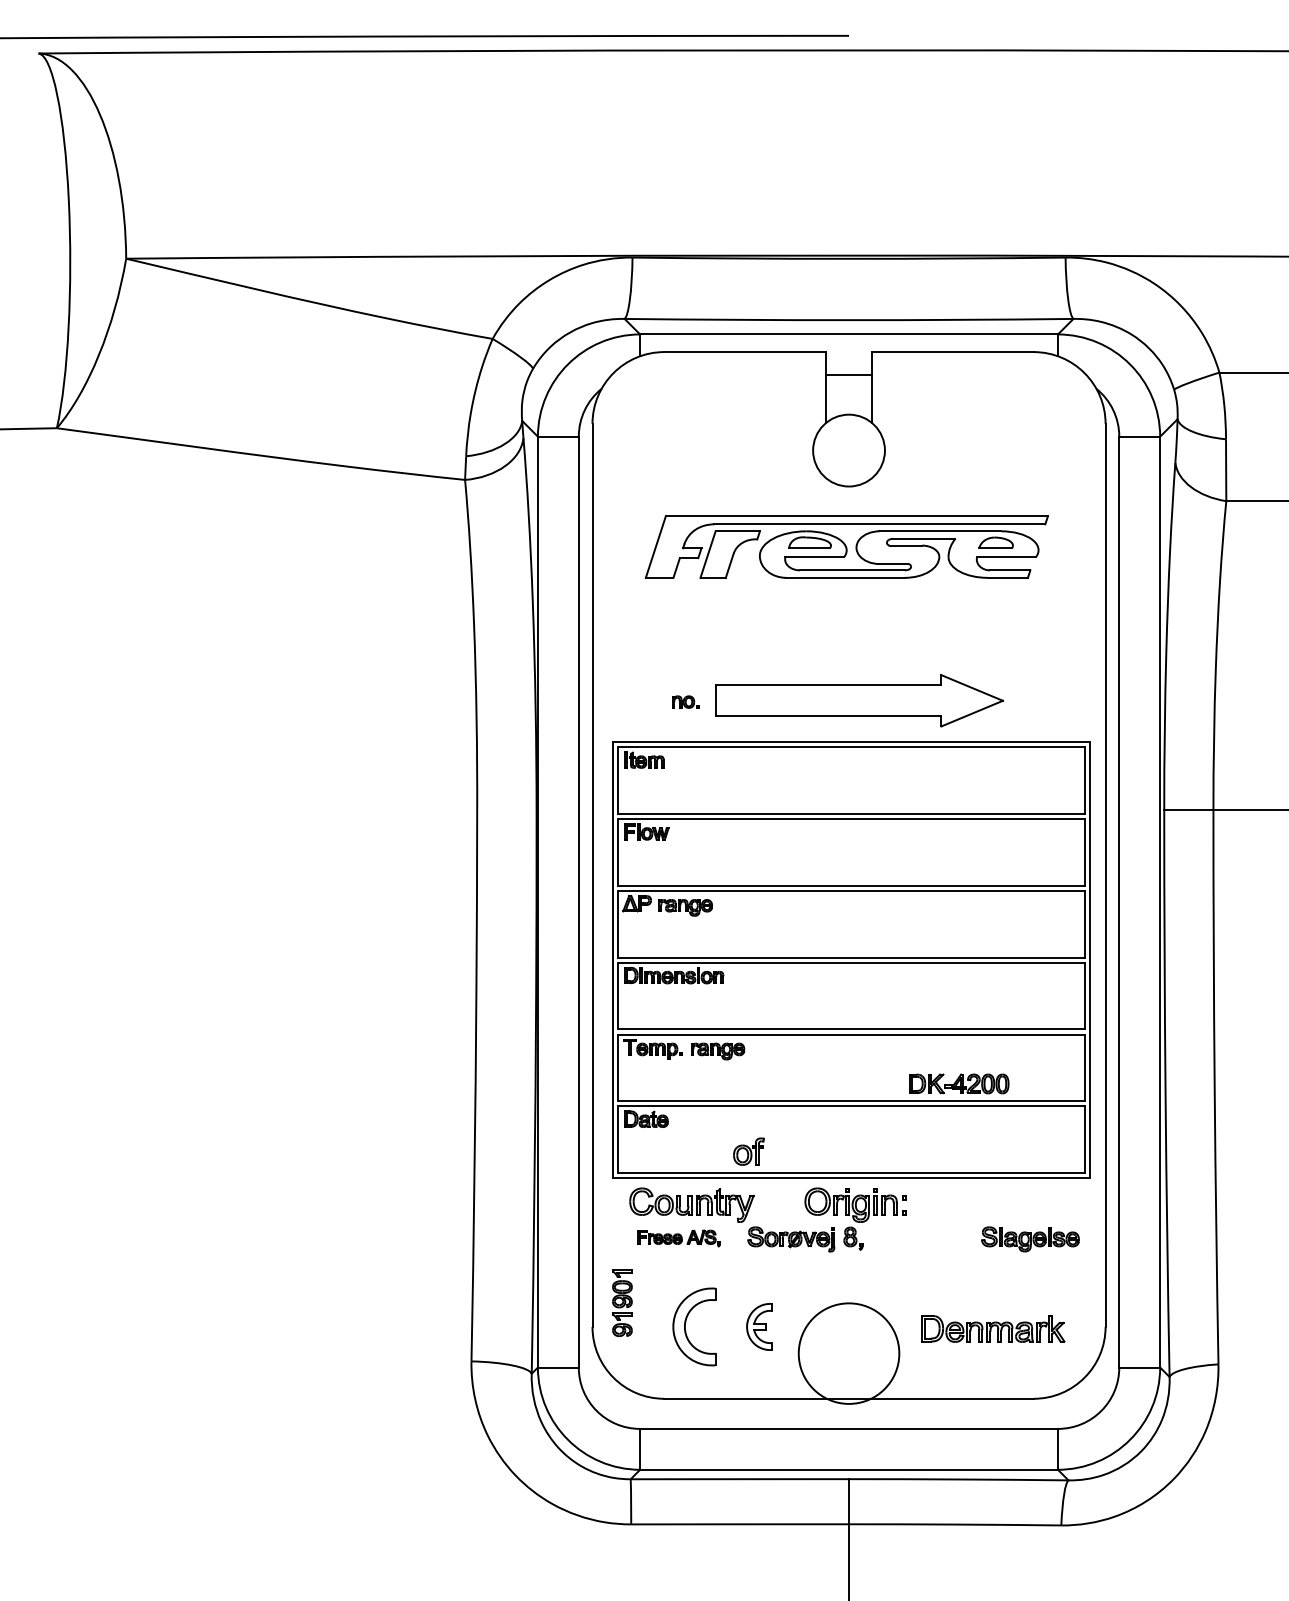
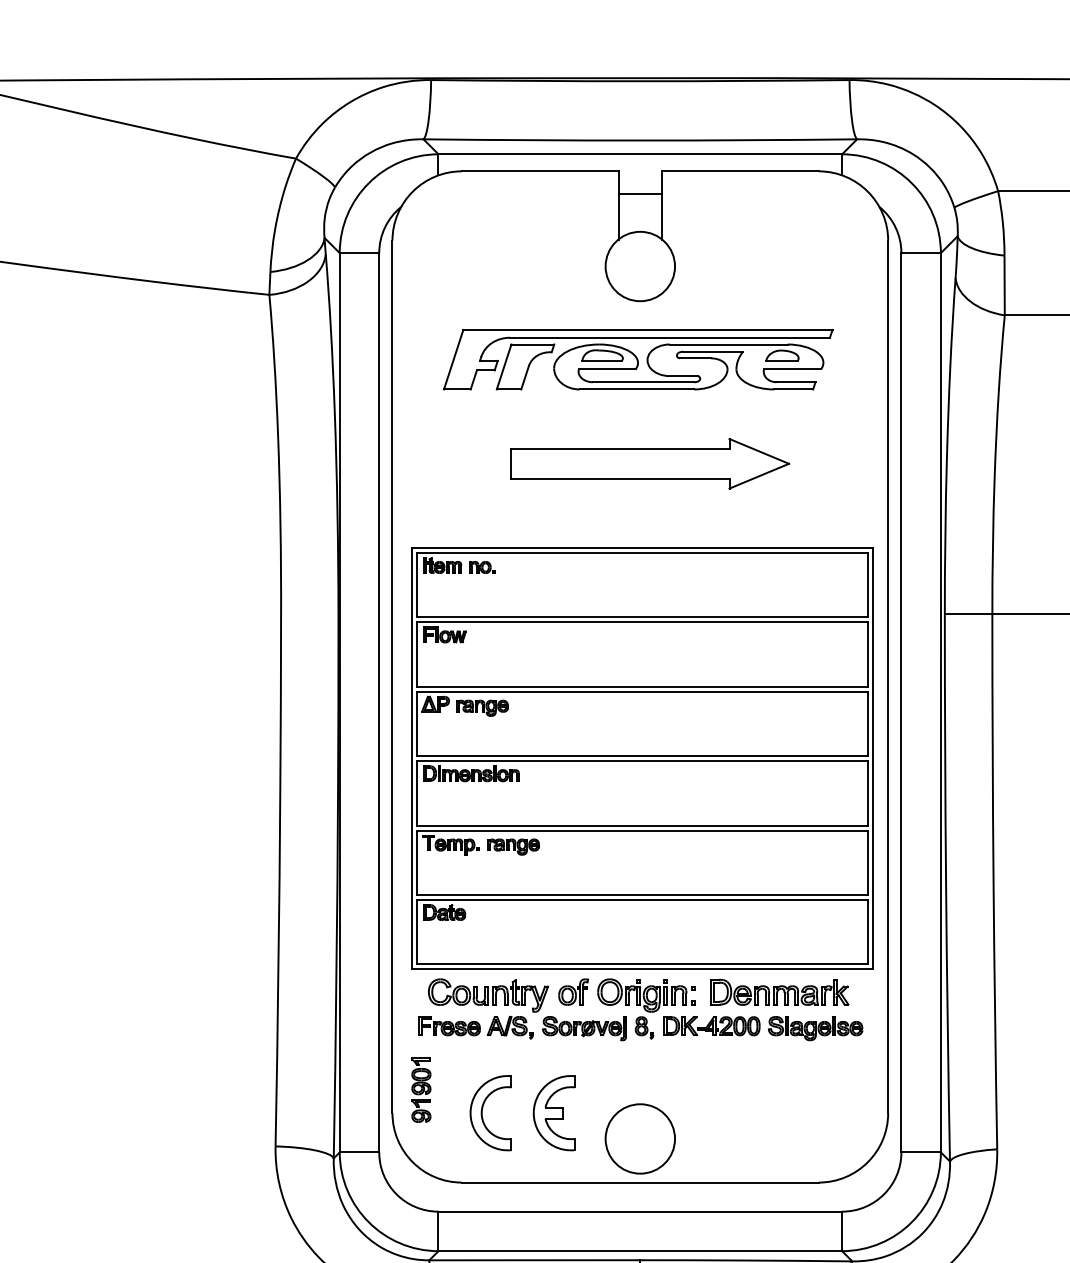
part: (859, 700) -> (650, 463), moved
part: (685, 701) -> (482, 566), moved
part: (959, 1083) -> (712, 1025), moved
part: (748, 1151) -> (573, 991), moved
part: (678, 1238) -> (475, 1027), size x1.43
part: (759, 1326) -> (553, 1112), size x1.67
part: (993, 1328) -> (779, 991), moved
circle: (848, 1353) -> (639, 1138), size x0.71

